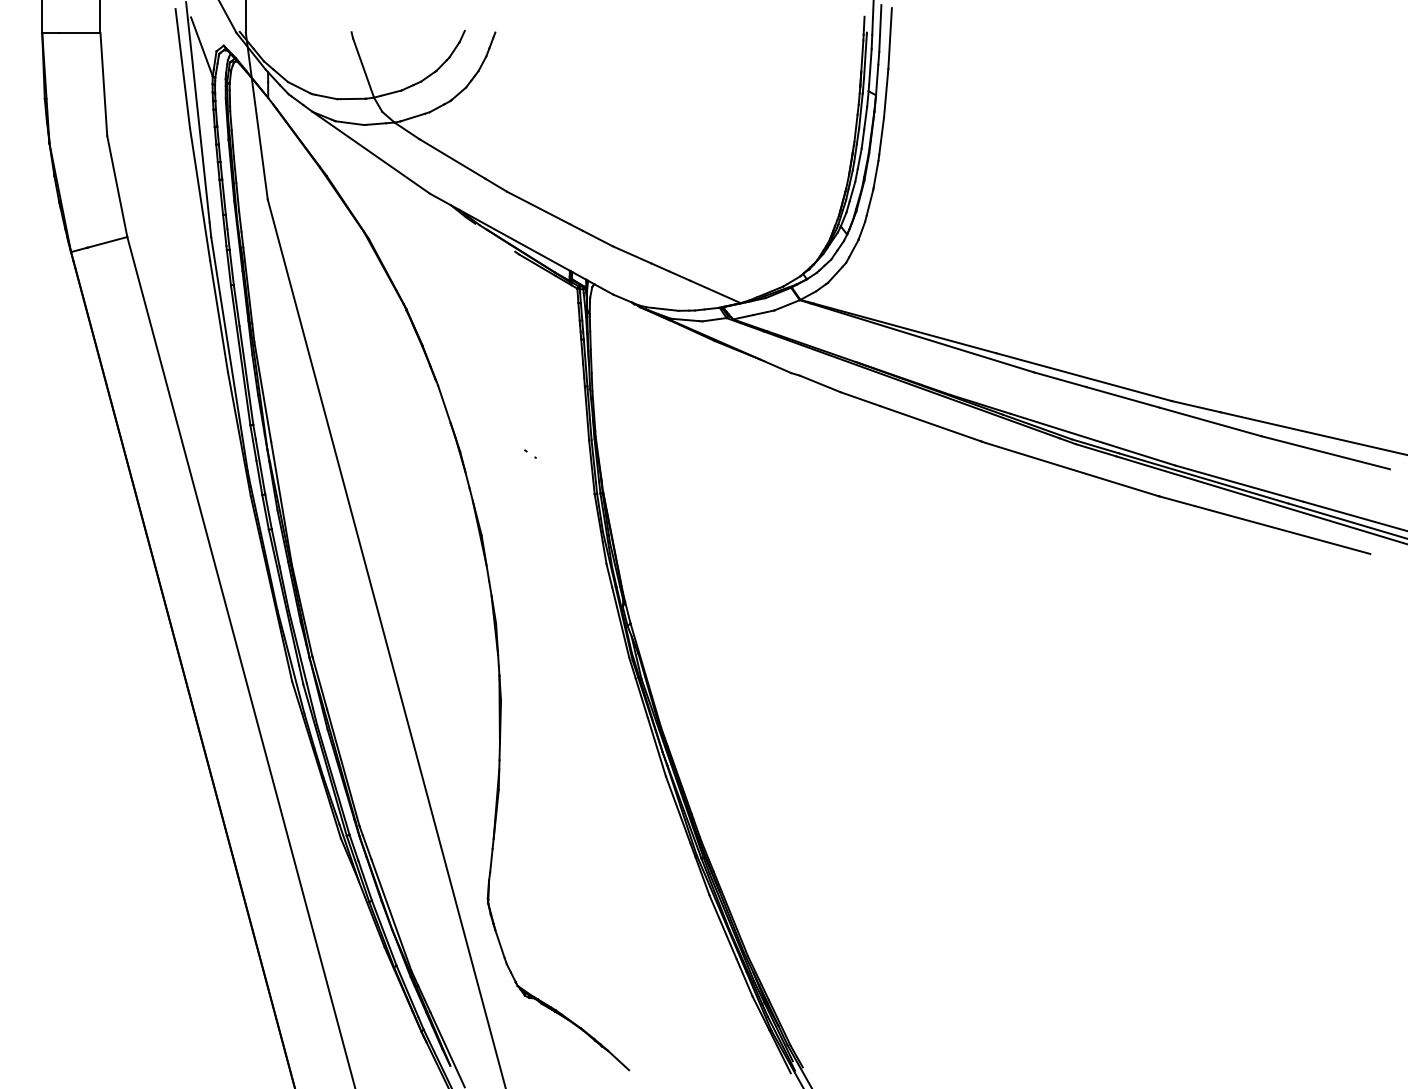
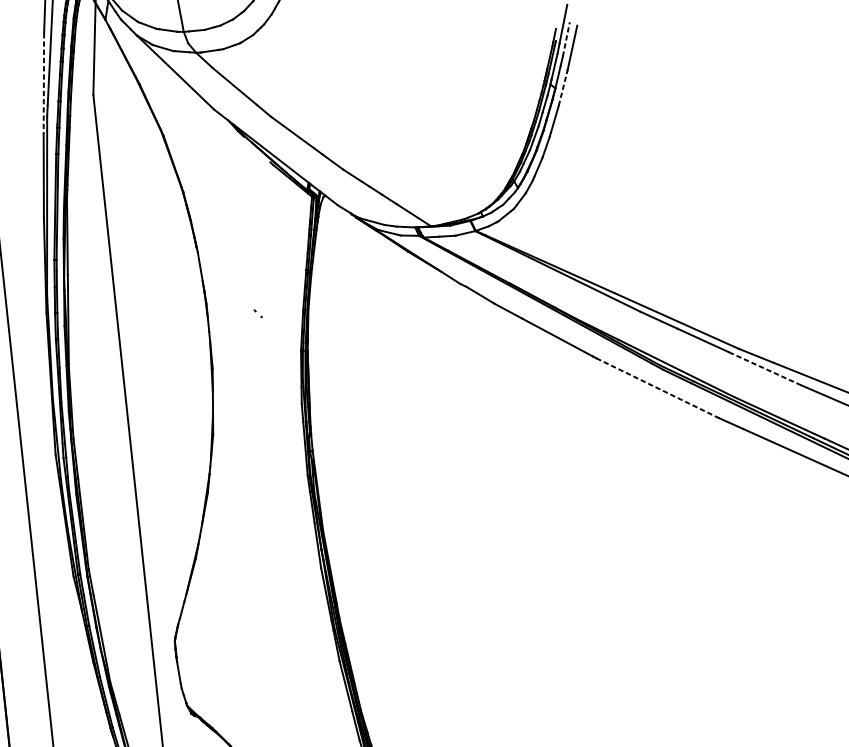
line: (880, 28) -> (566, 39), solid -> dashed
line: (886, 95) -> (563, 89), solid -> dashed
line: (200, 195) -> (44, 84), solid -> dashed
line: (1210, 421) -> (765, 368), solid -> dashed
line: (1072, 469) -> (657, 387), solid -> dashed

